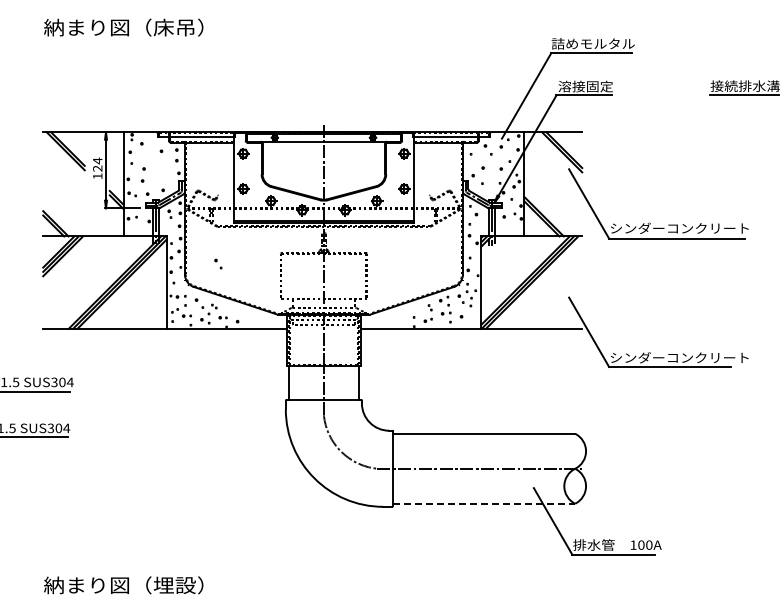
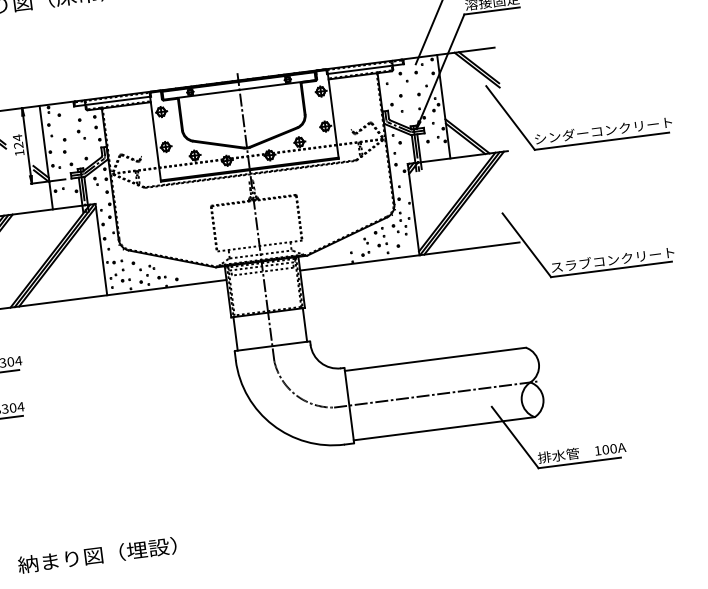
part: (218, 263) -> (81, 134), moved
text: (679, 357) -> (619, 258), シンダーコンクリート -> スラブコンクリート
line: (484, 503) -> (444, 428), dashed -> solid

